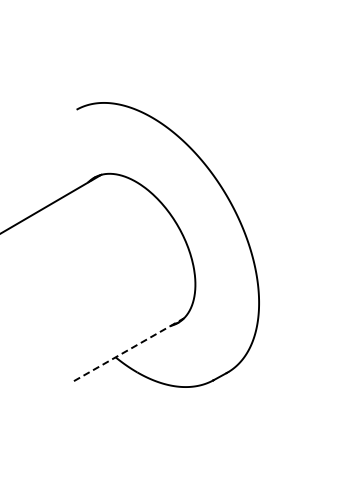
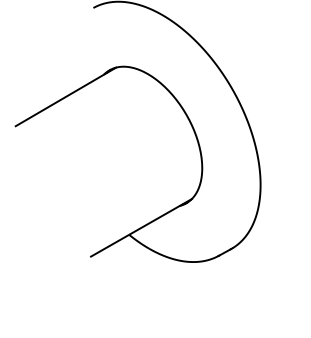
line: (129, 349) -> (141, 227), dashed -> solid

